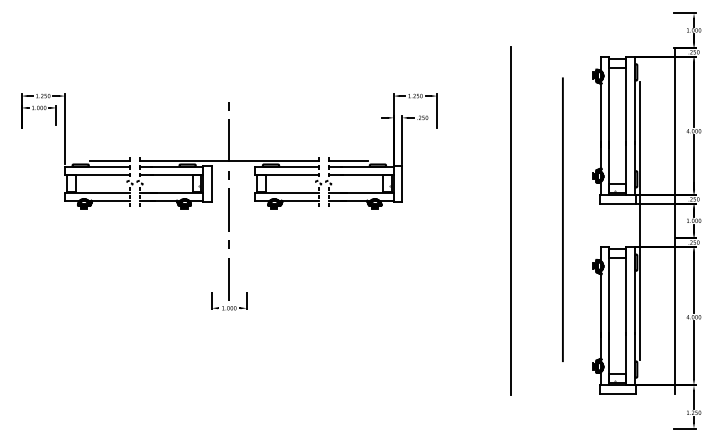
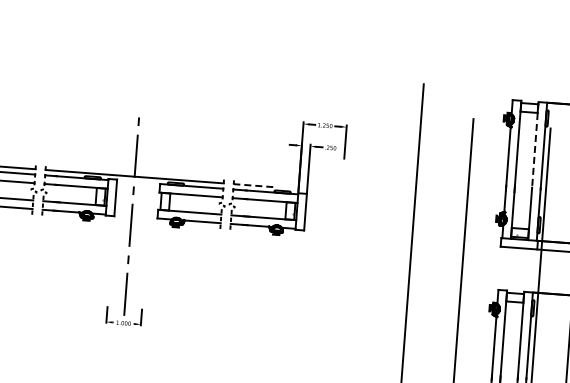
line: (626, 101) -> (535, 146), solid -> dashed
line: (348, 161) -> (253, 185), solid -> dashed

